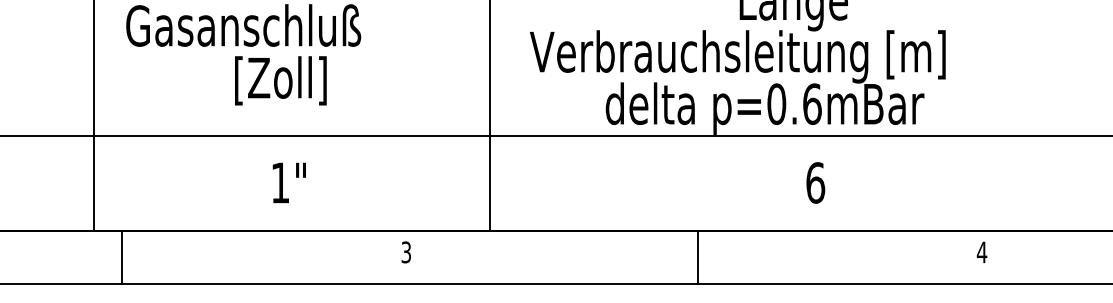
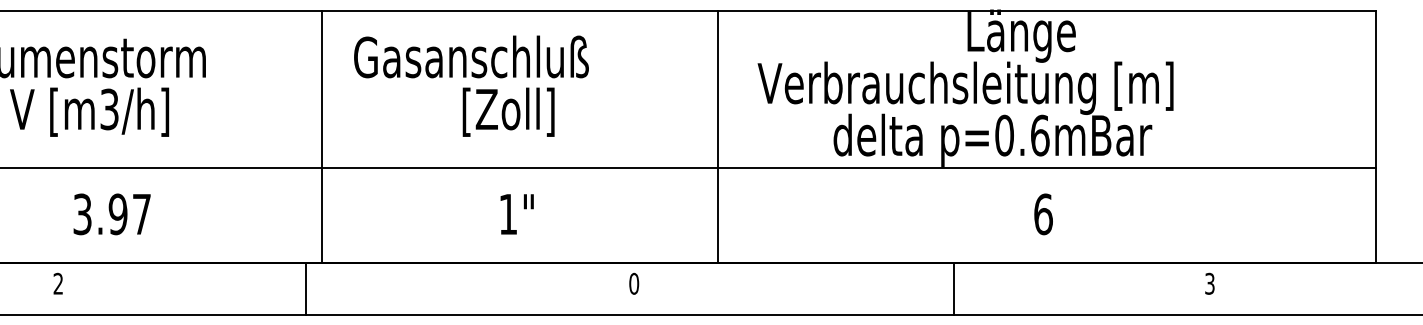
text: (406, 252) -> (634, 283), 3 -> 0
text: (981, 252) -> (1209, 283), 4 -> 3
line: (121, 257) -> (305, 288), moved
line: (697, 257) -> (954, 288), moved

